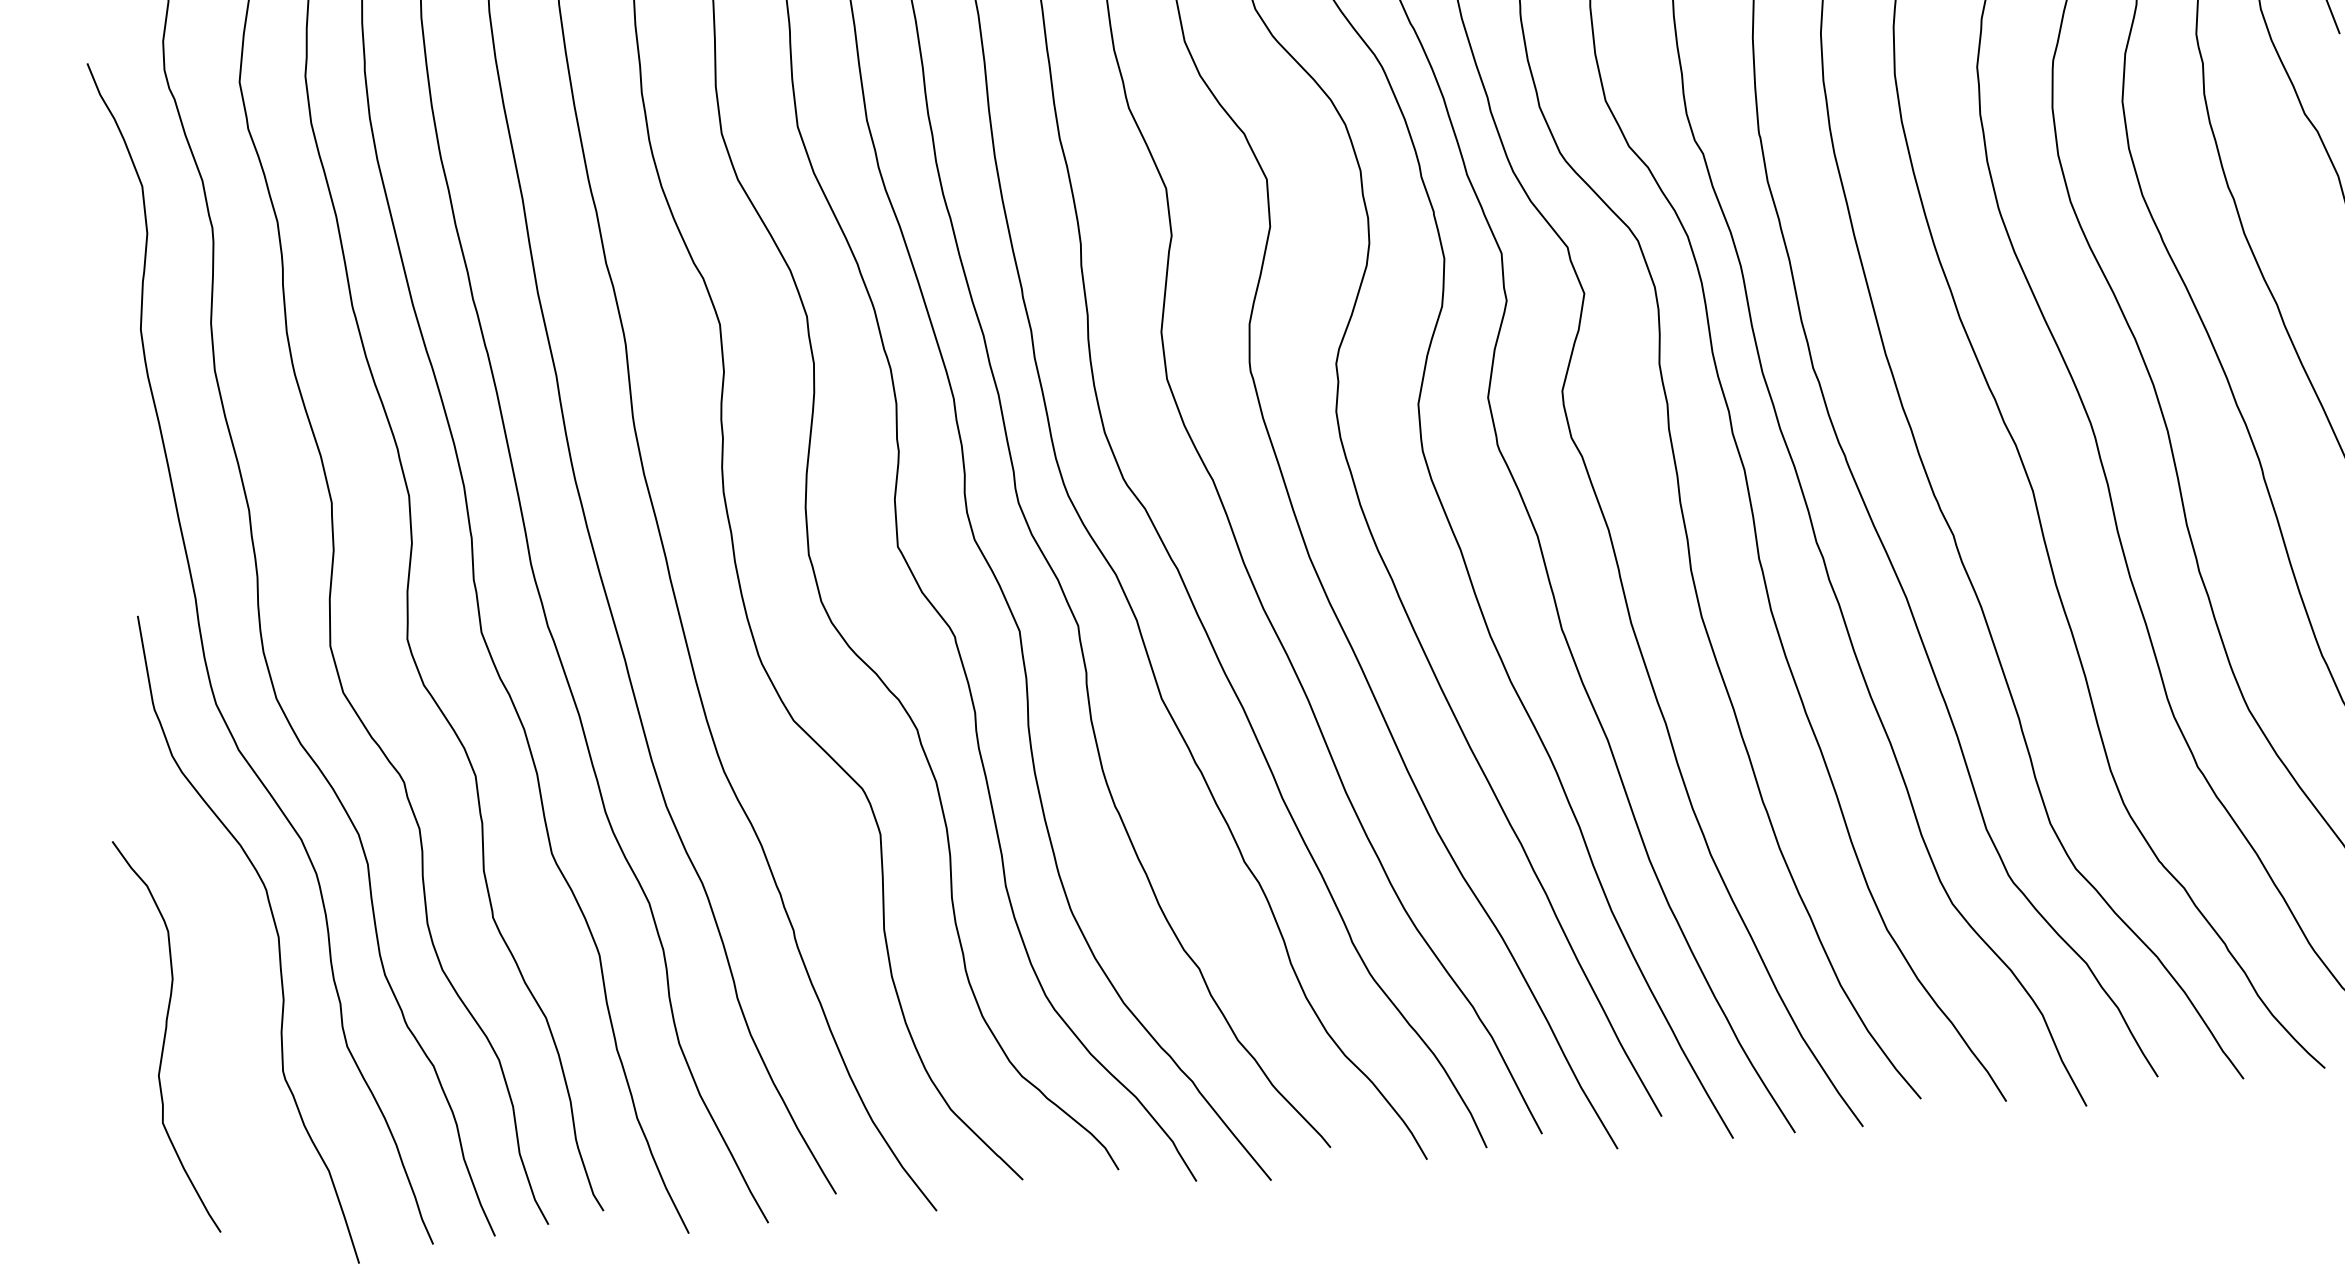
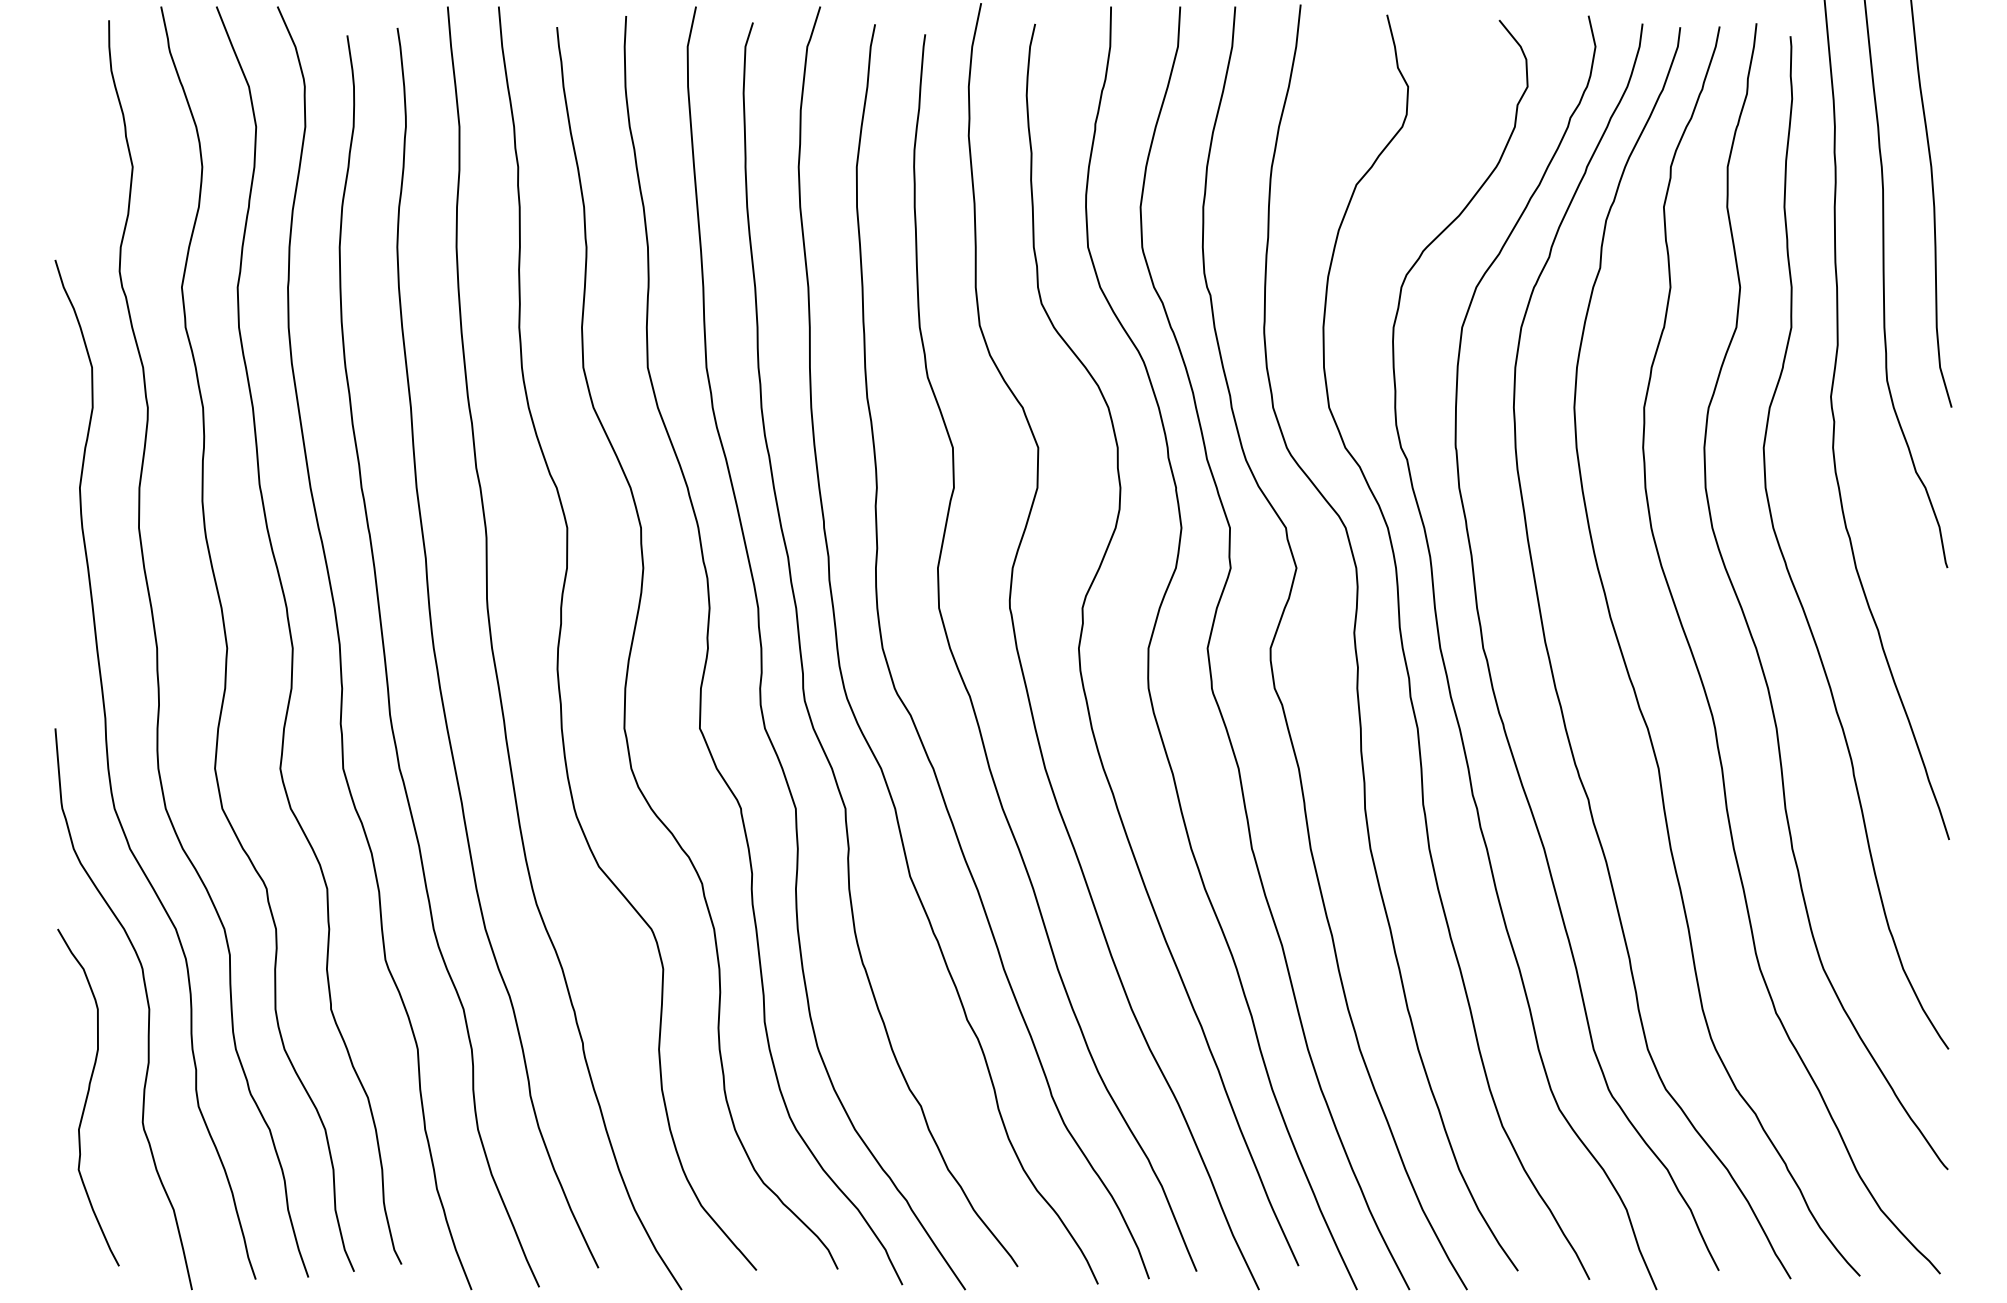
curve: (166, 1035) -> (88, 1096), moved

